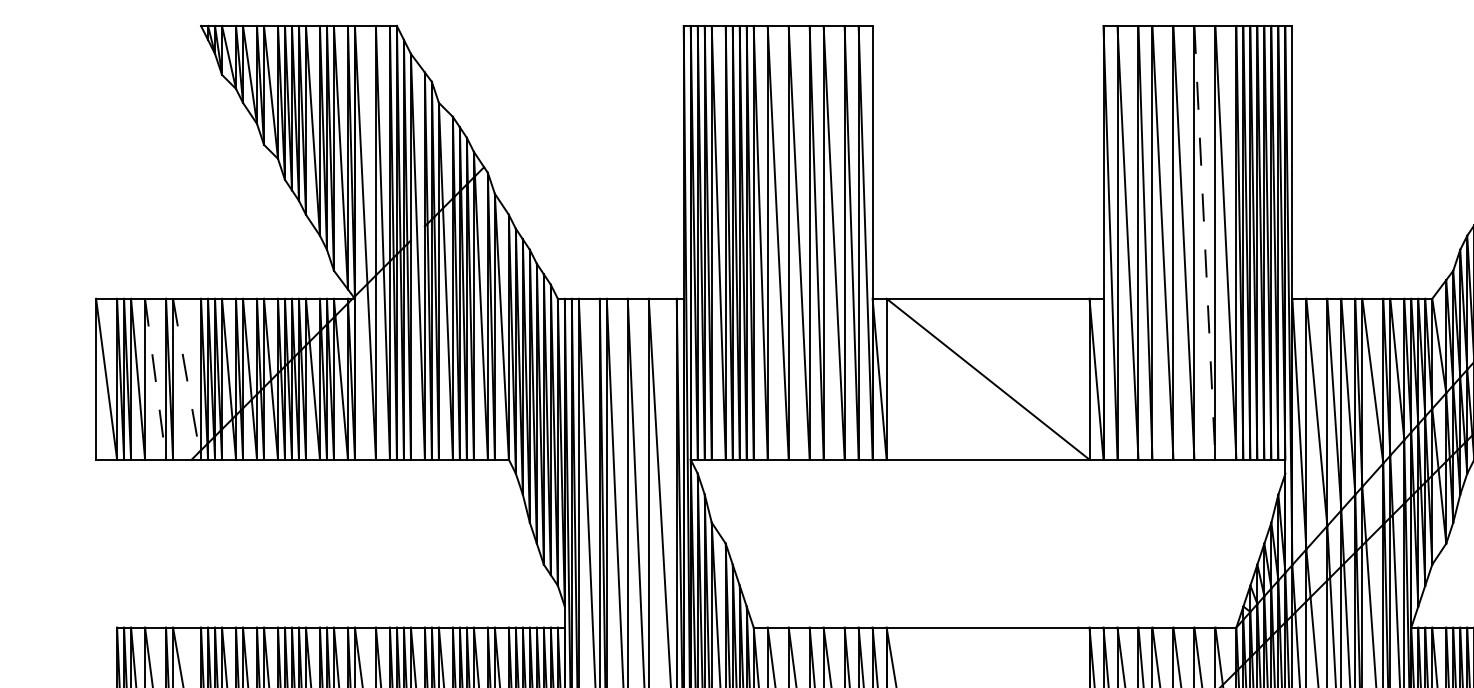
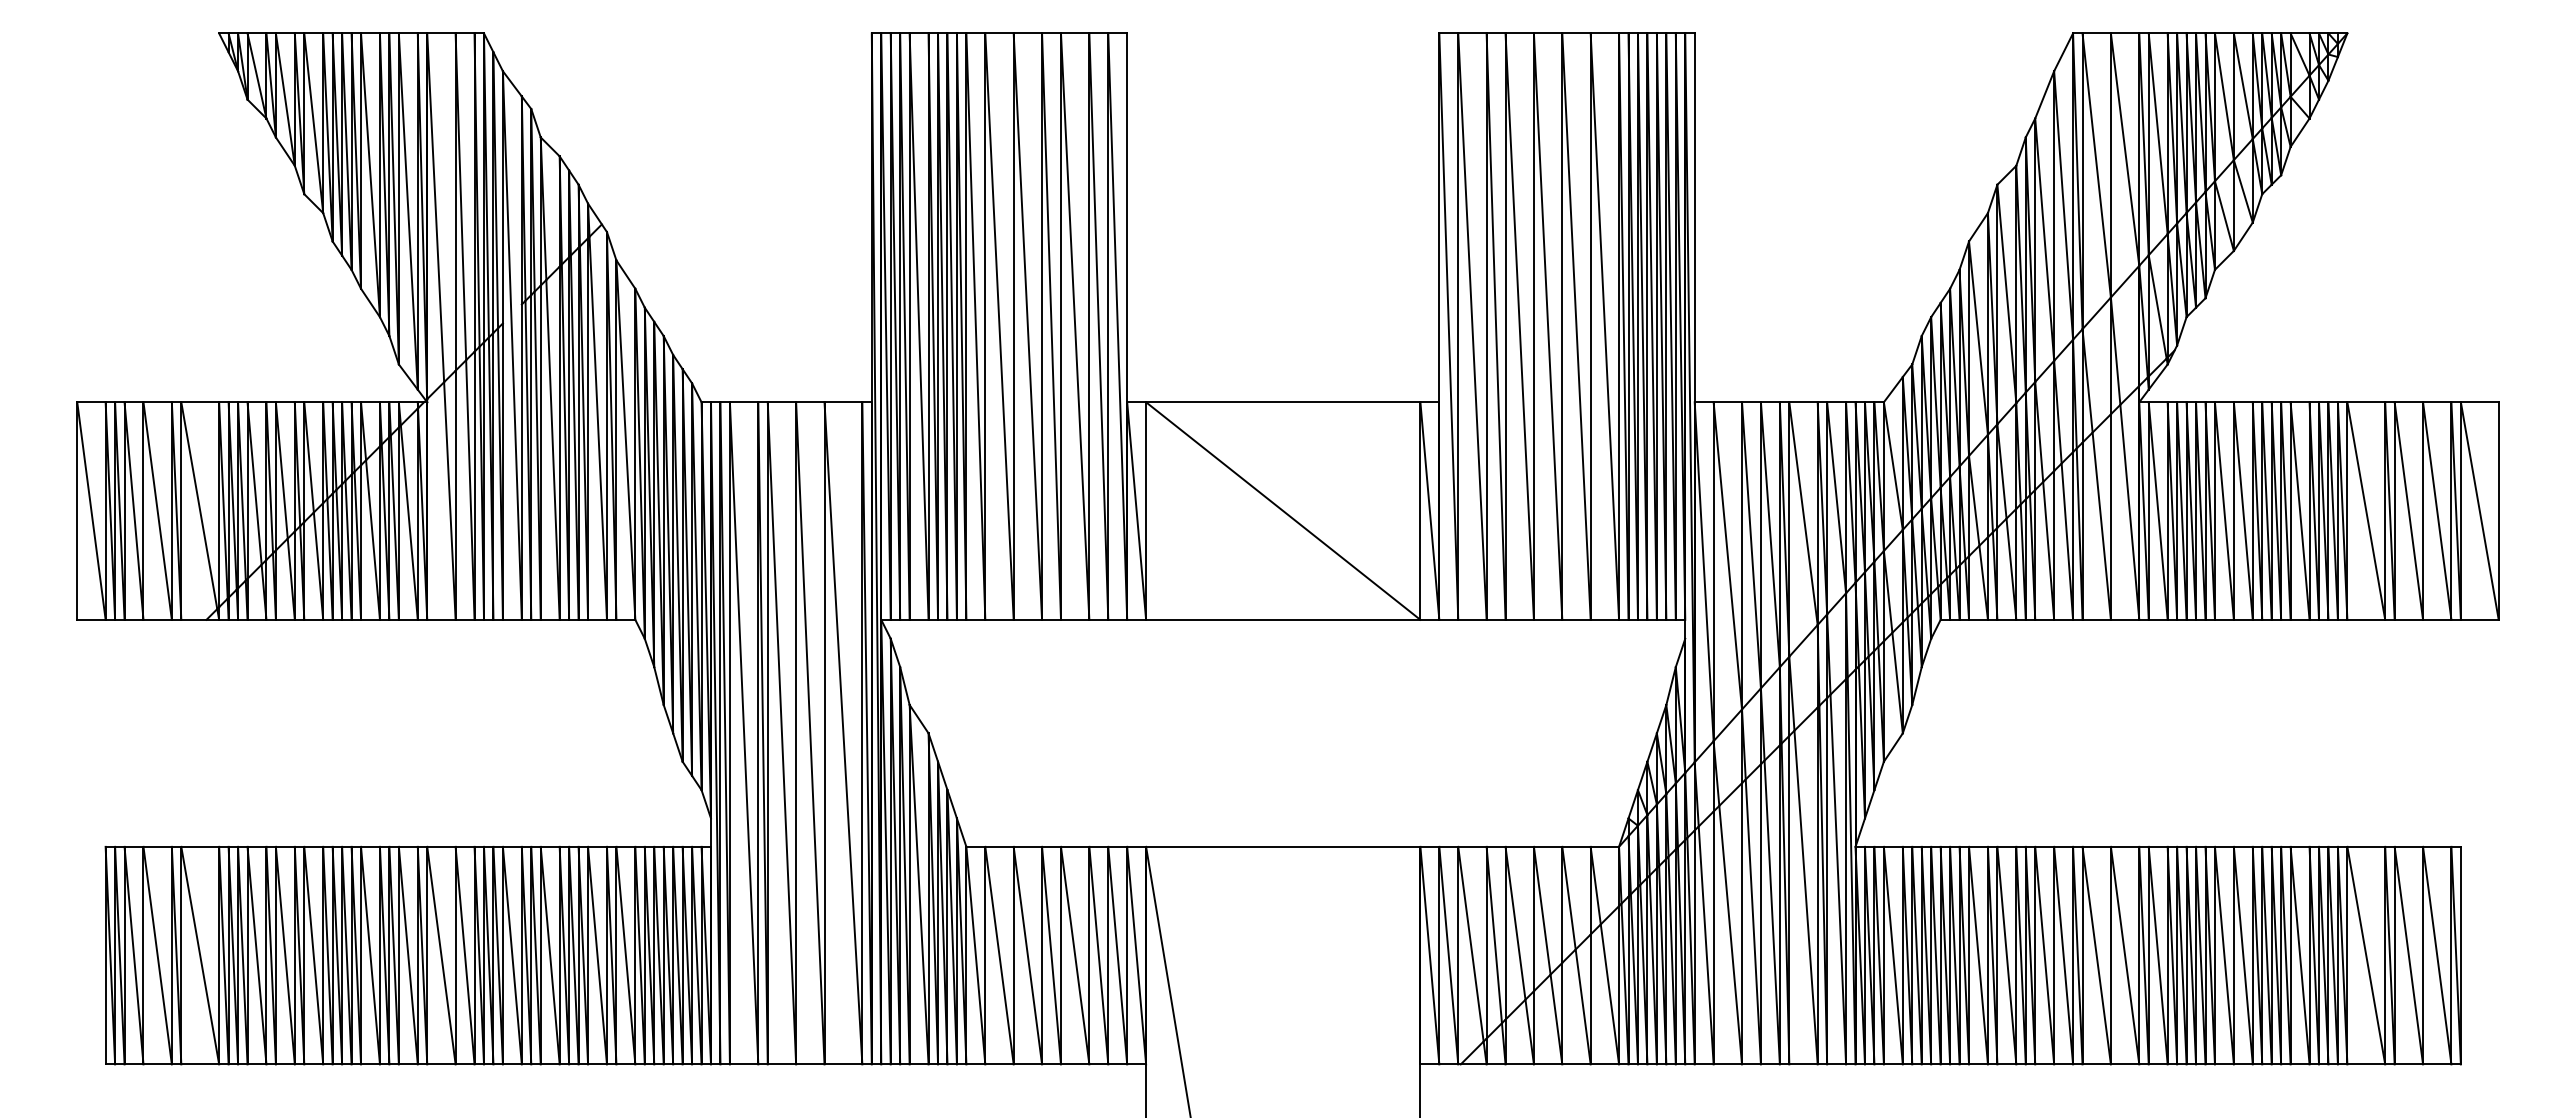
line: (1204, 242) -> (1576, 326), dashed -> solid
line: (155, 379) -> (157, 511), dashed -> solid
line: (187, 379) -> (200, 511), dashed -> solid

